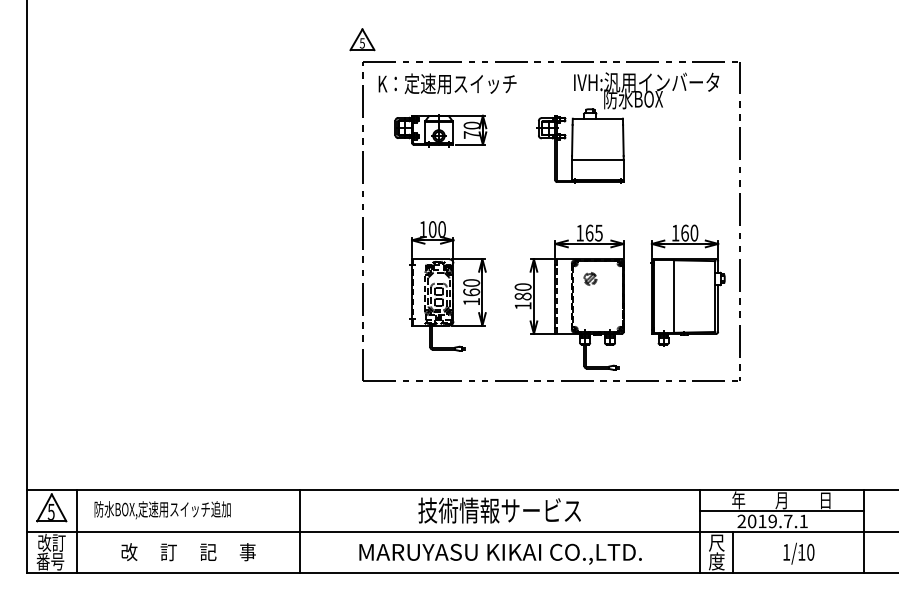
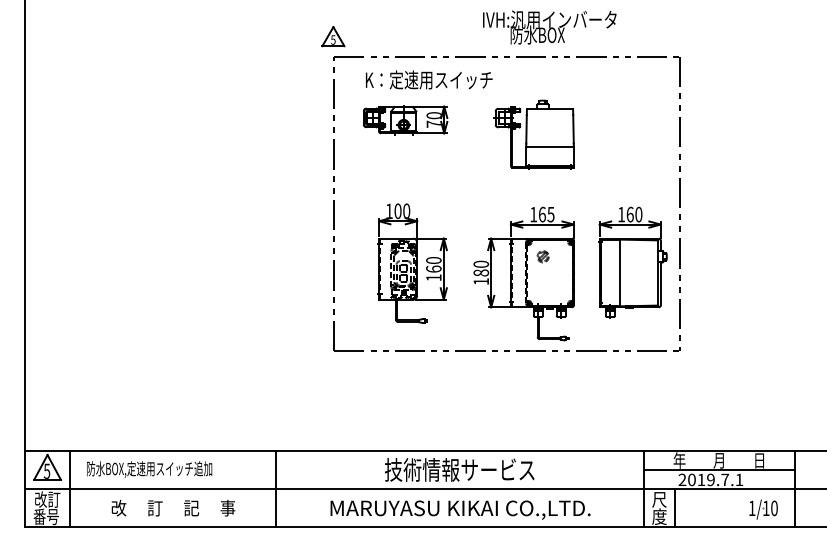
text: (447, 83) -> (429, 79), moved
text: (646, 90) -> (549, 27), moved
part: (798, 553) -> (763, 509), moved

